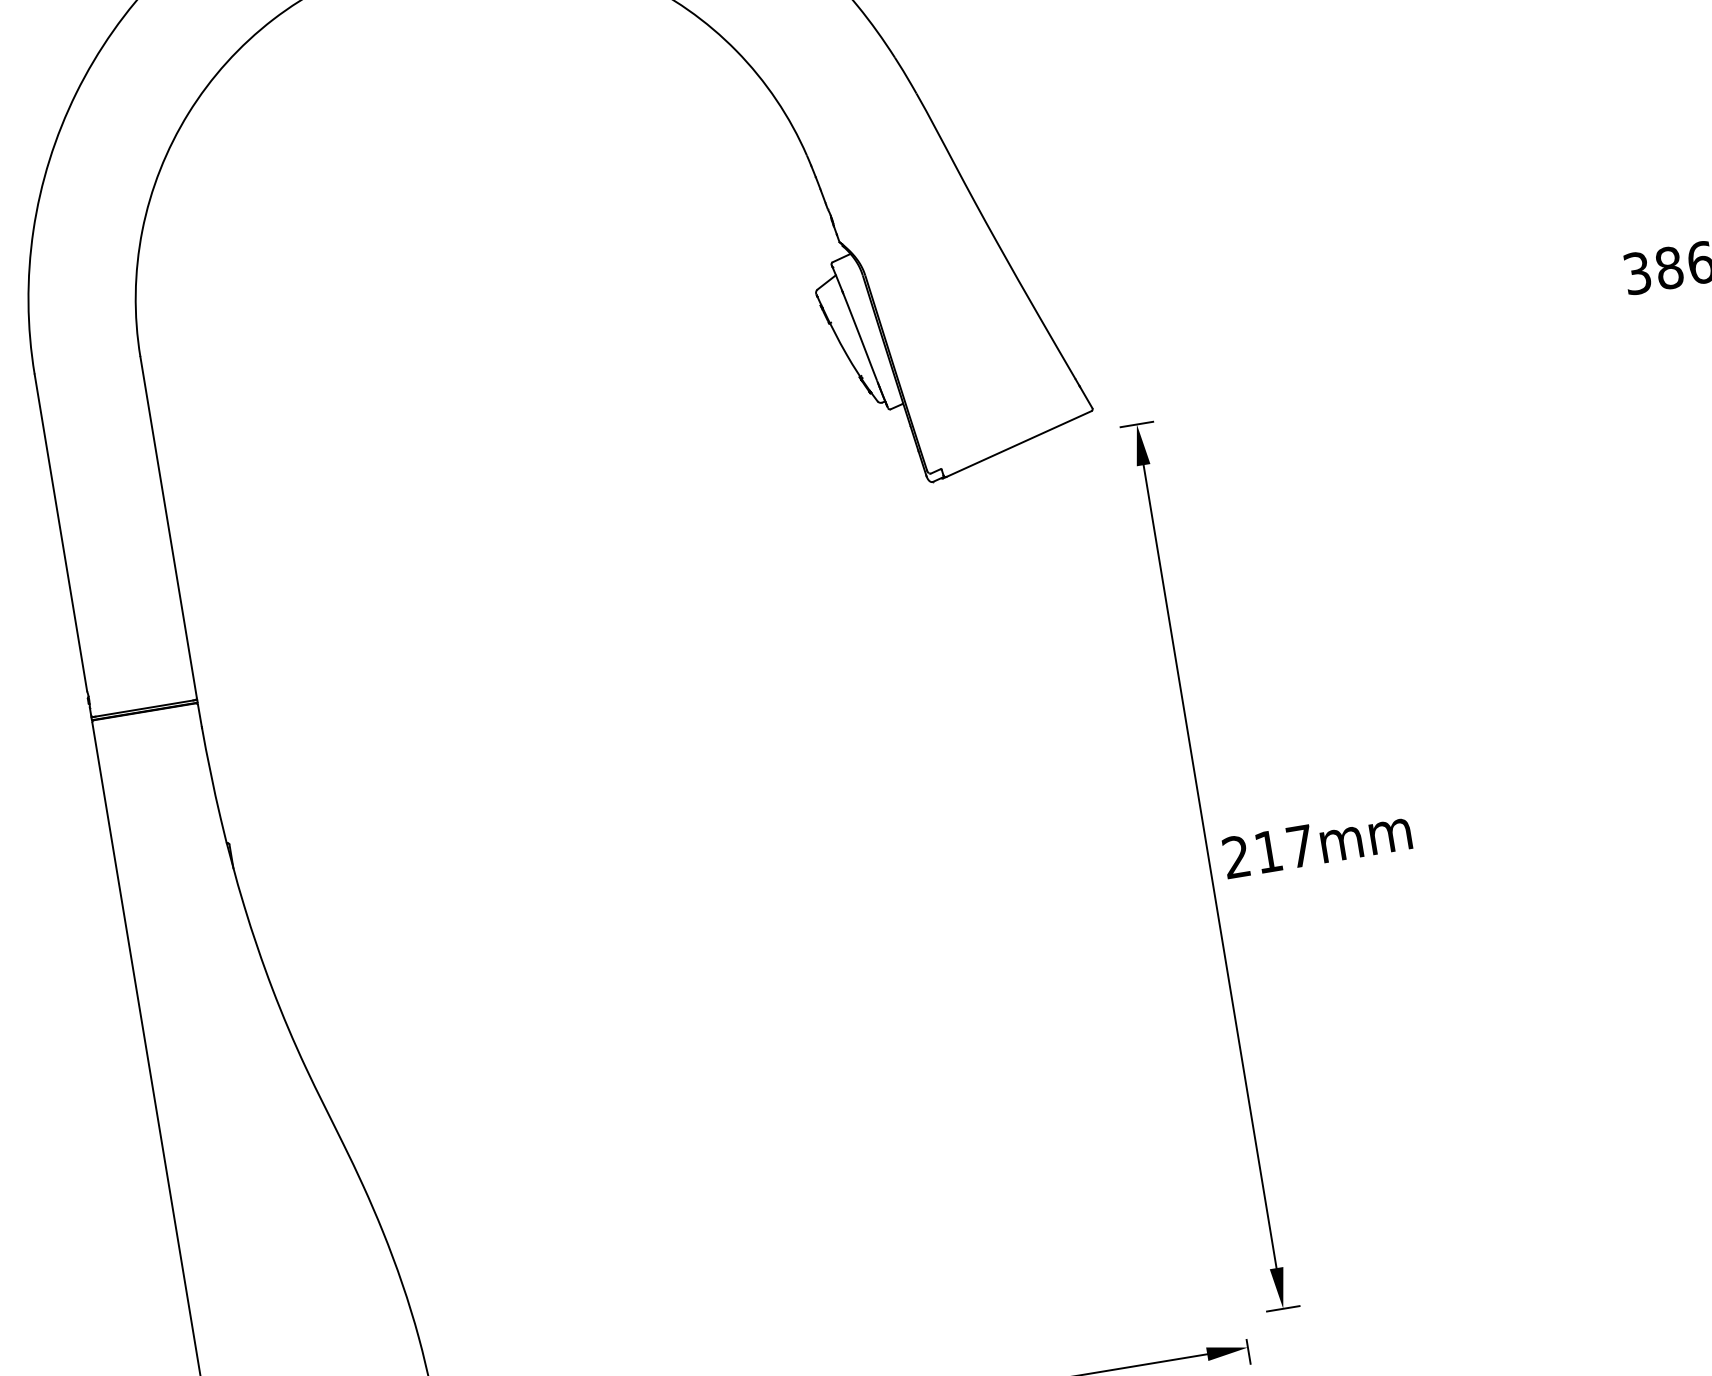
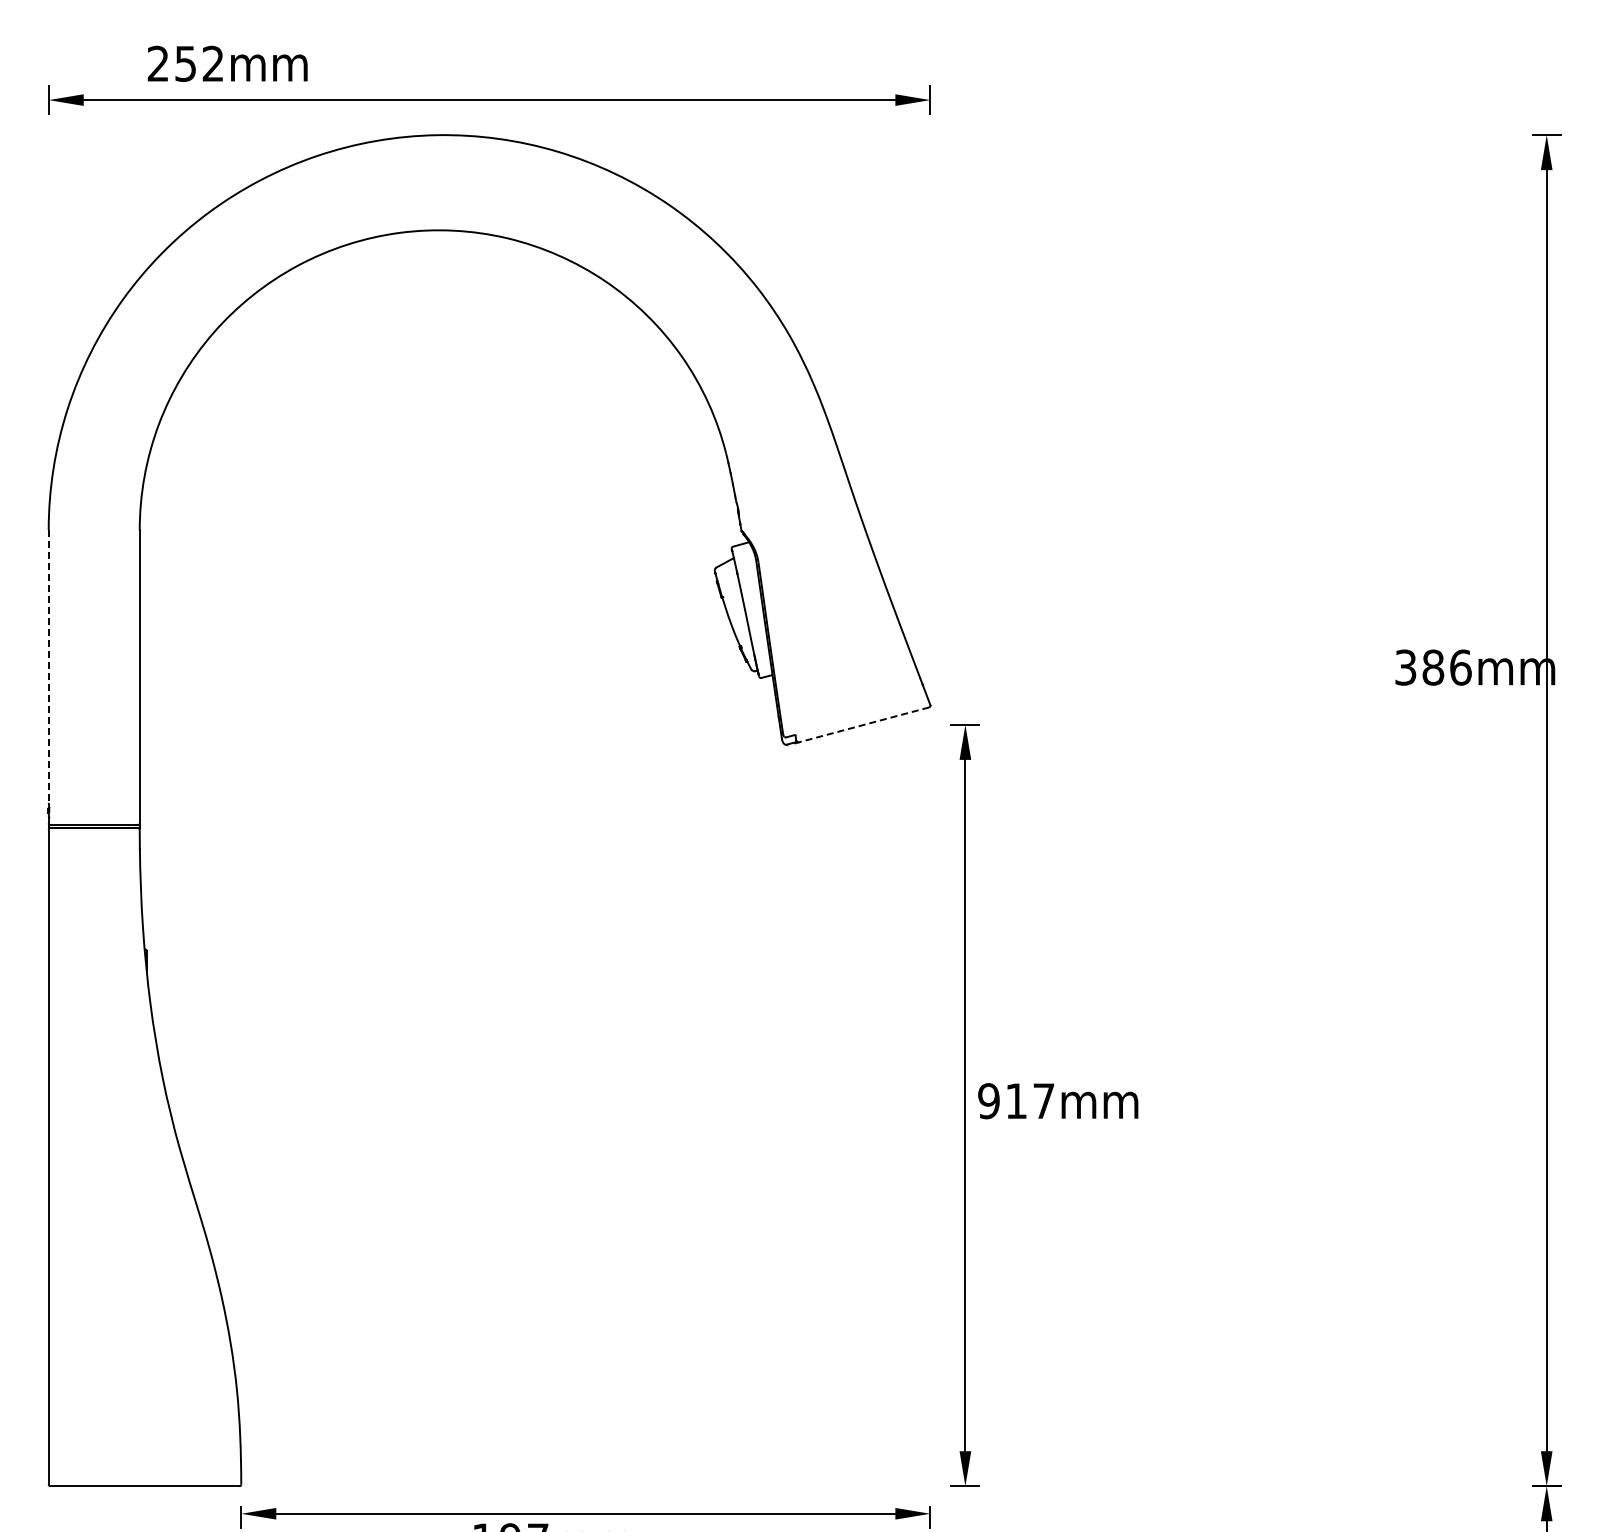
line: (1018, 443) -> (863, 724), solid -> dashed
line: (60, 533) -> (48, 666), solid -> dashed
text: (1236, 857) -> (988, 1101), 217mm -> 917mm

